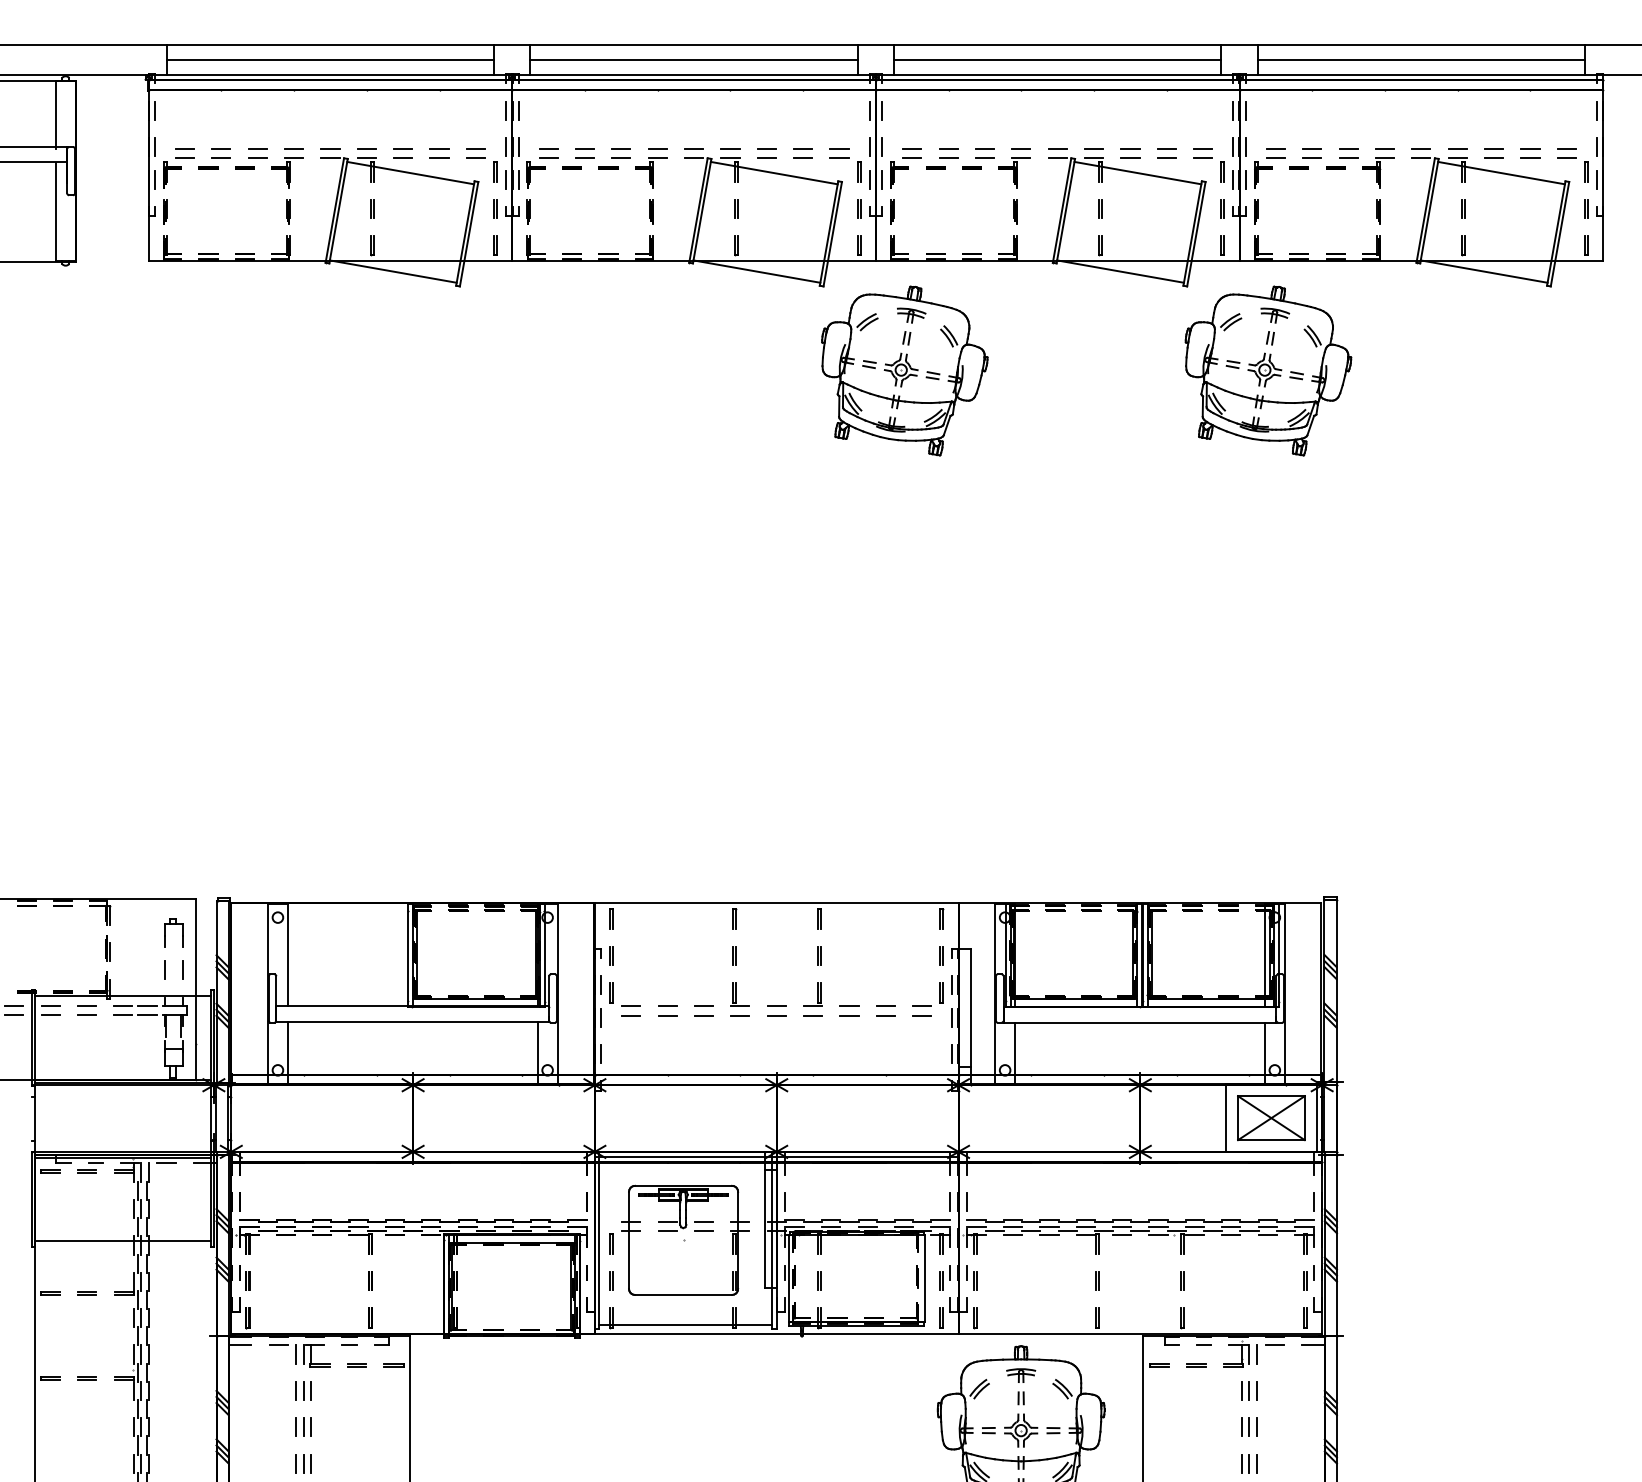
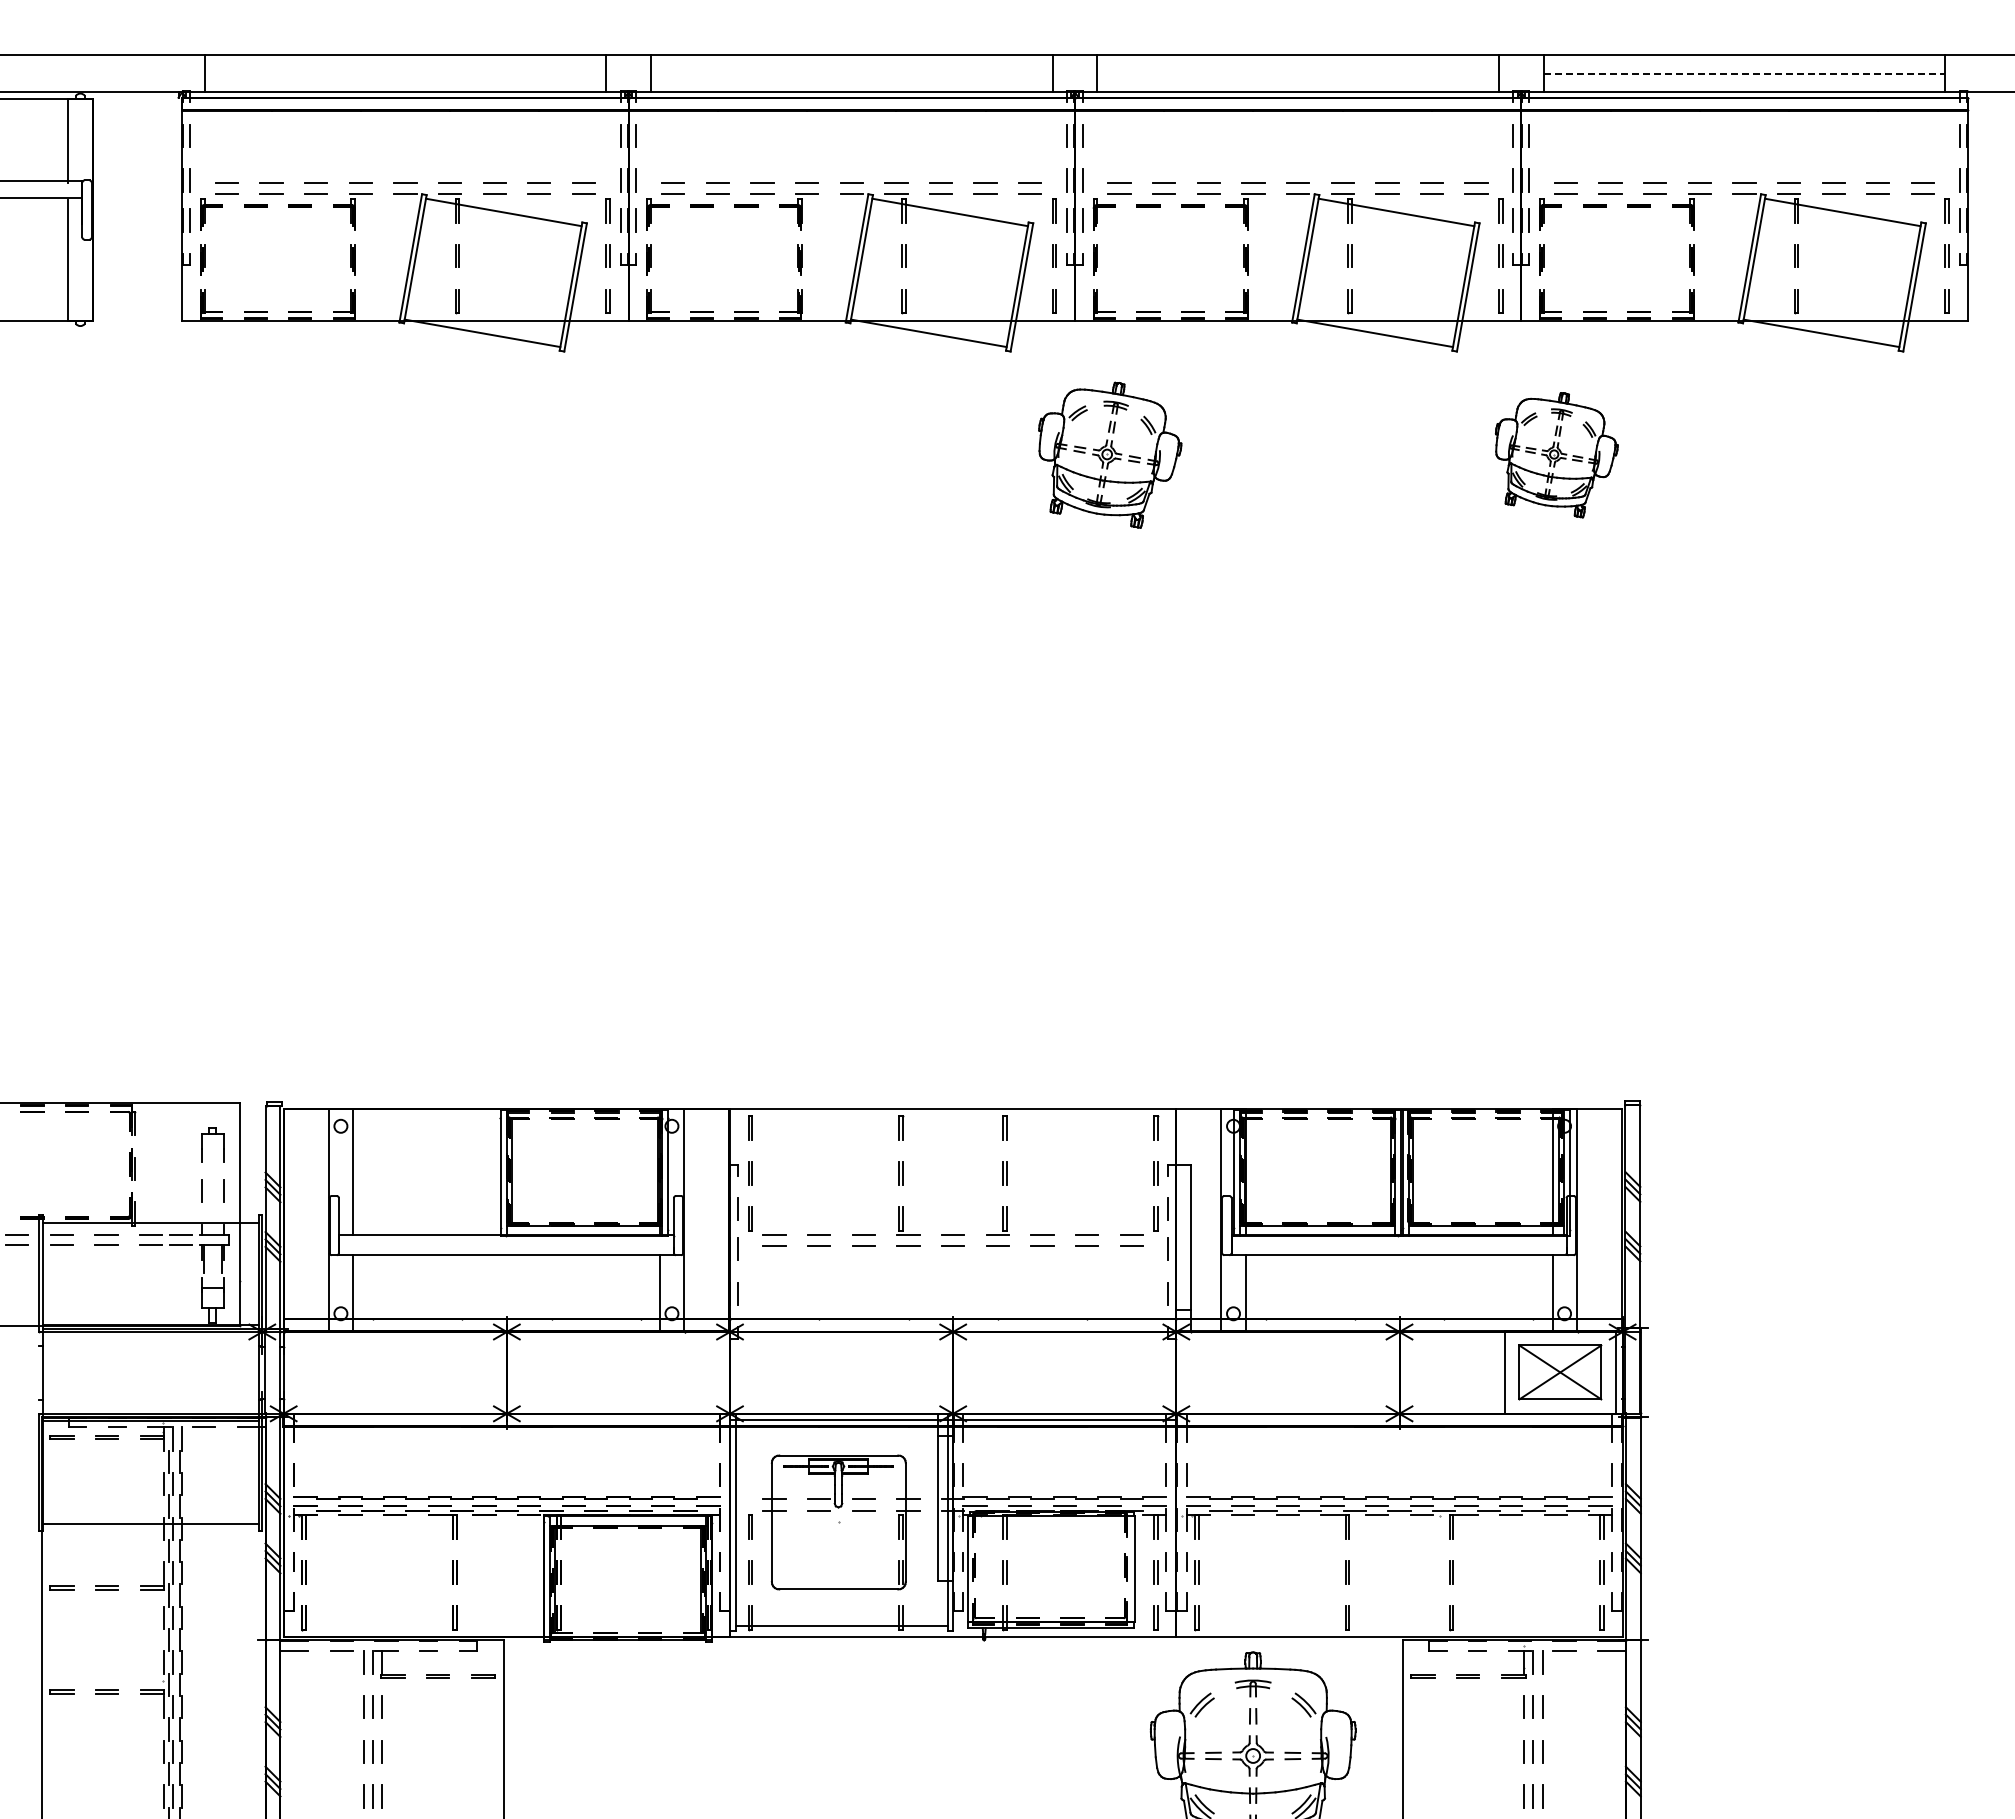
line: (330, 59) -> (405, 73), removed
line: (693, 59) -> (851, 73), removed
line: (1057, 59) -> (1297, 73), removed
line: (1421, 59) -> (1744, 73), solid -> dashed
part: (904, 370) -> (1109, 454), size x0.7
part: (1268, 370) -> (1556, 454), size x0.6

